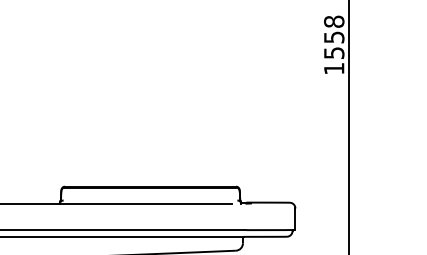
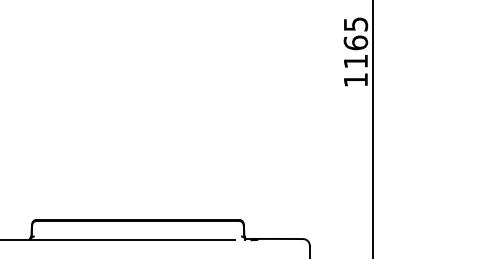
text: (334, 36) -> (356, 41), 1558 -> 1165

